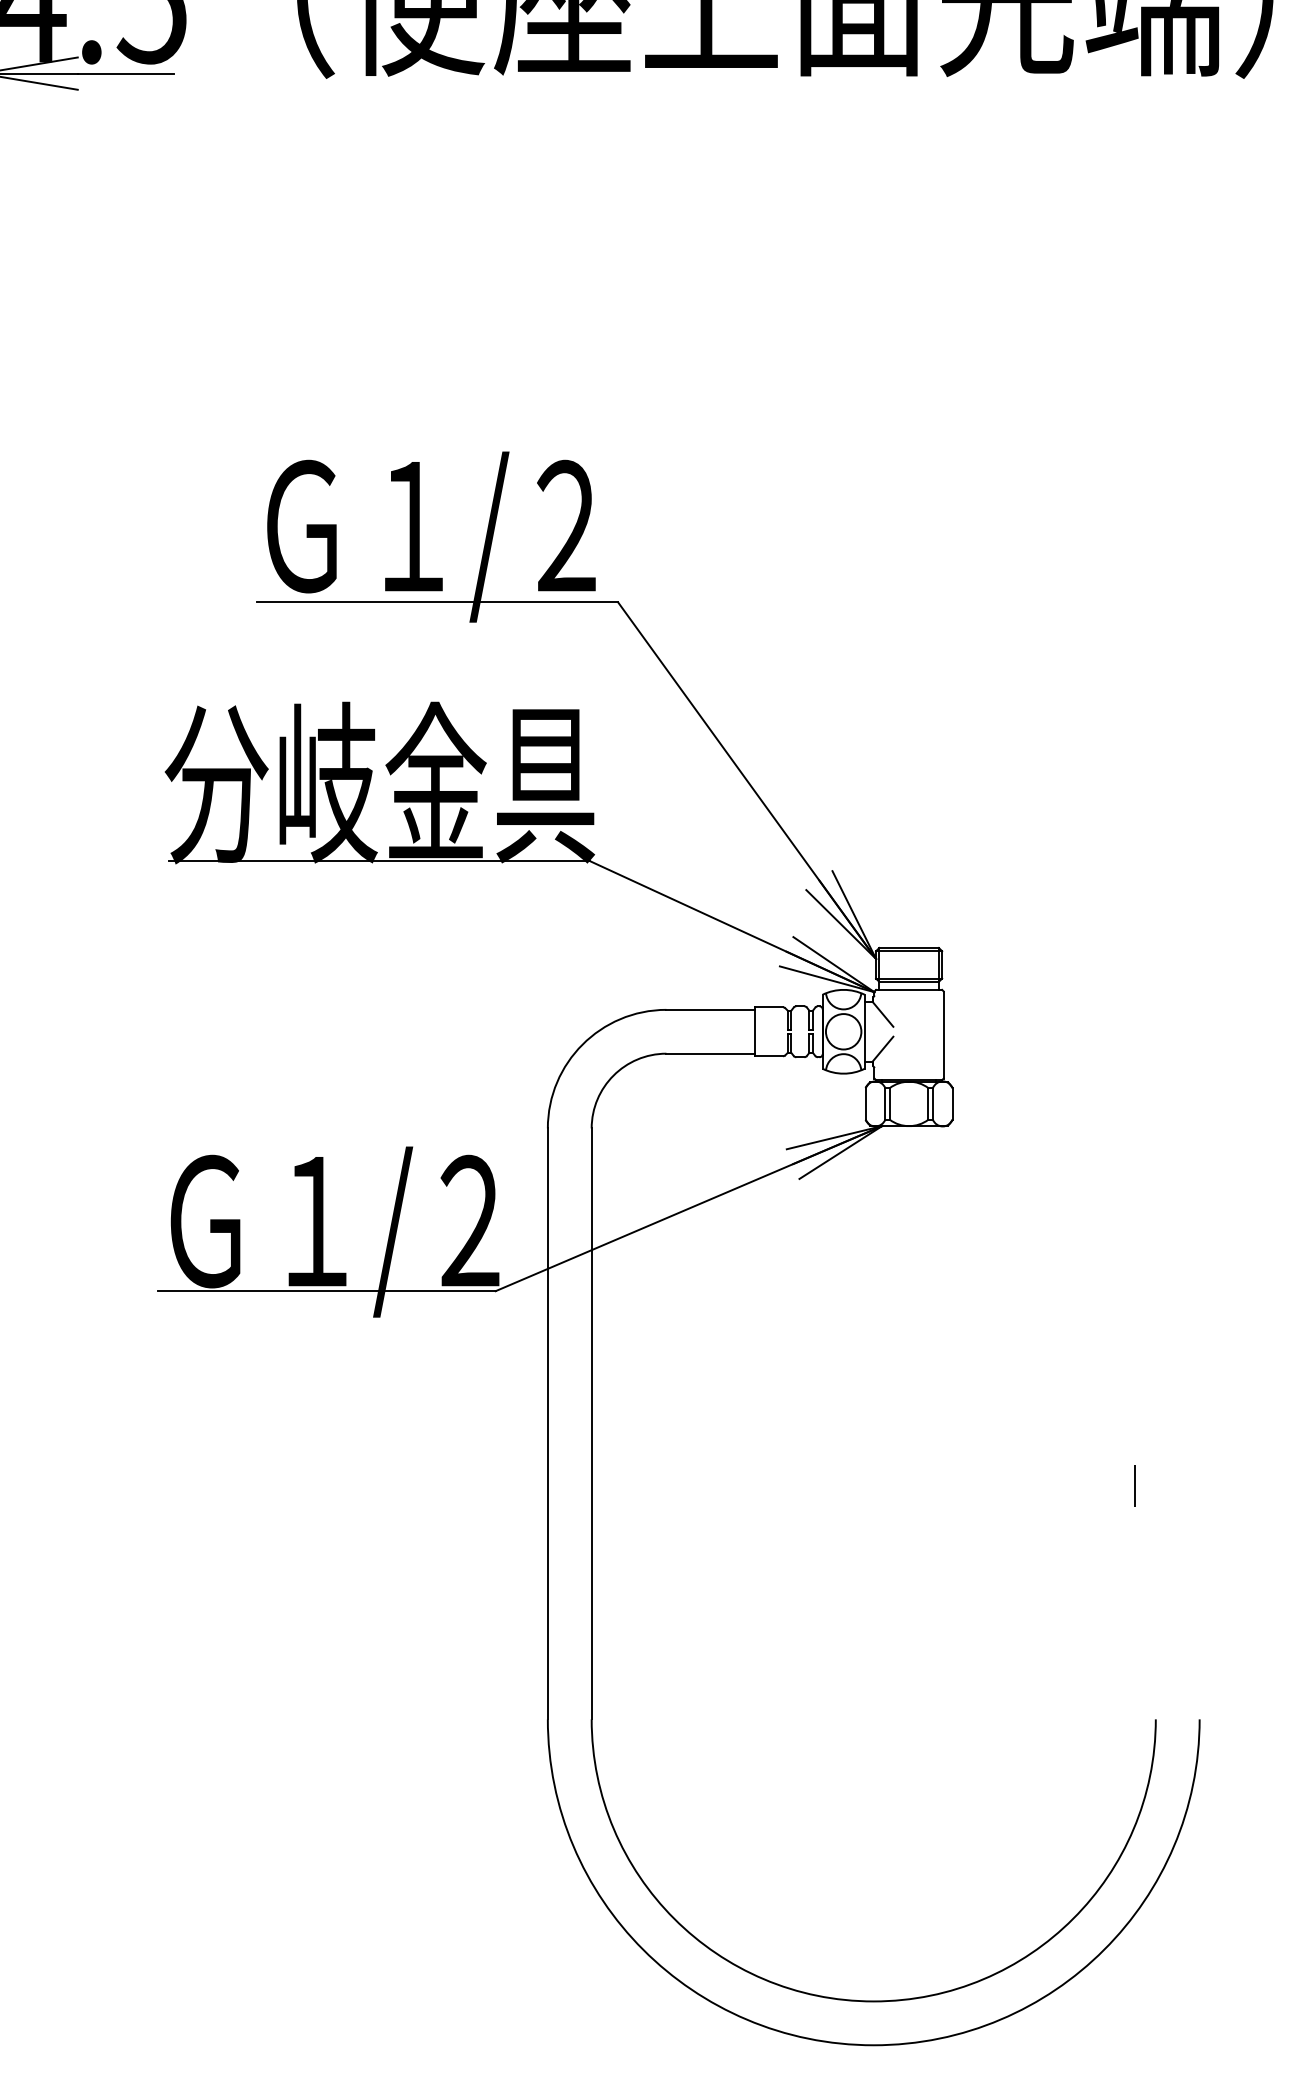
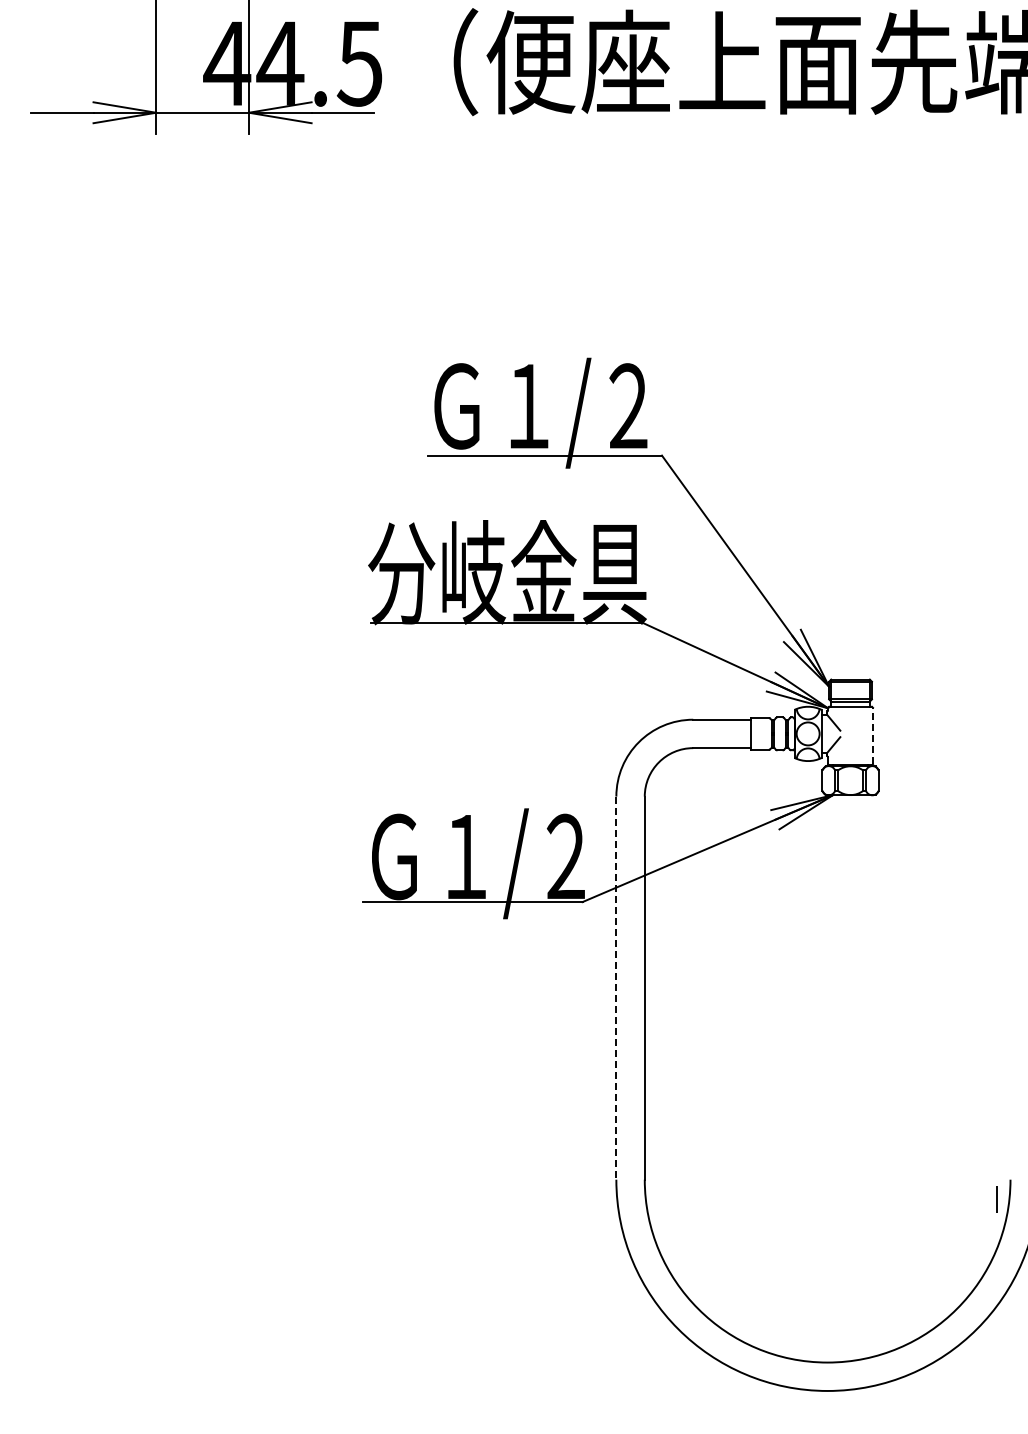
line: (944, 1034) -> (873, 735), solid -> dashed
line: (548, 1424) -> (616, 988), solid -> dashed
line: (1134, 1486) -> (996, 1199), moved

